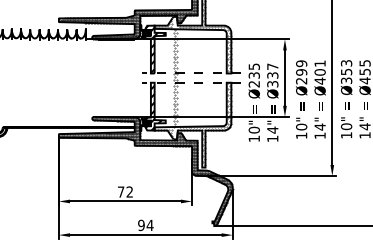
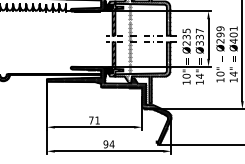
text: (129, 191) -> (97, 120), 72 -> 71

